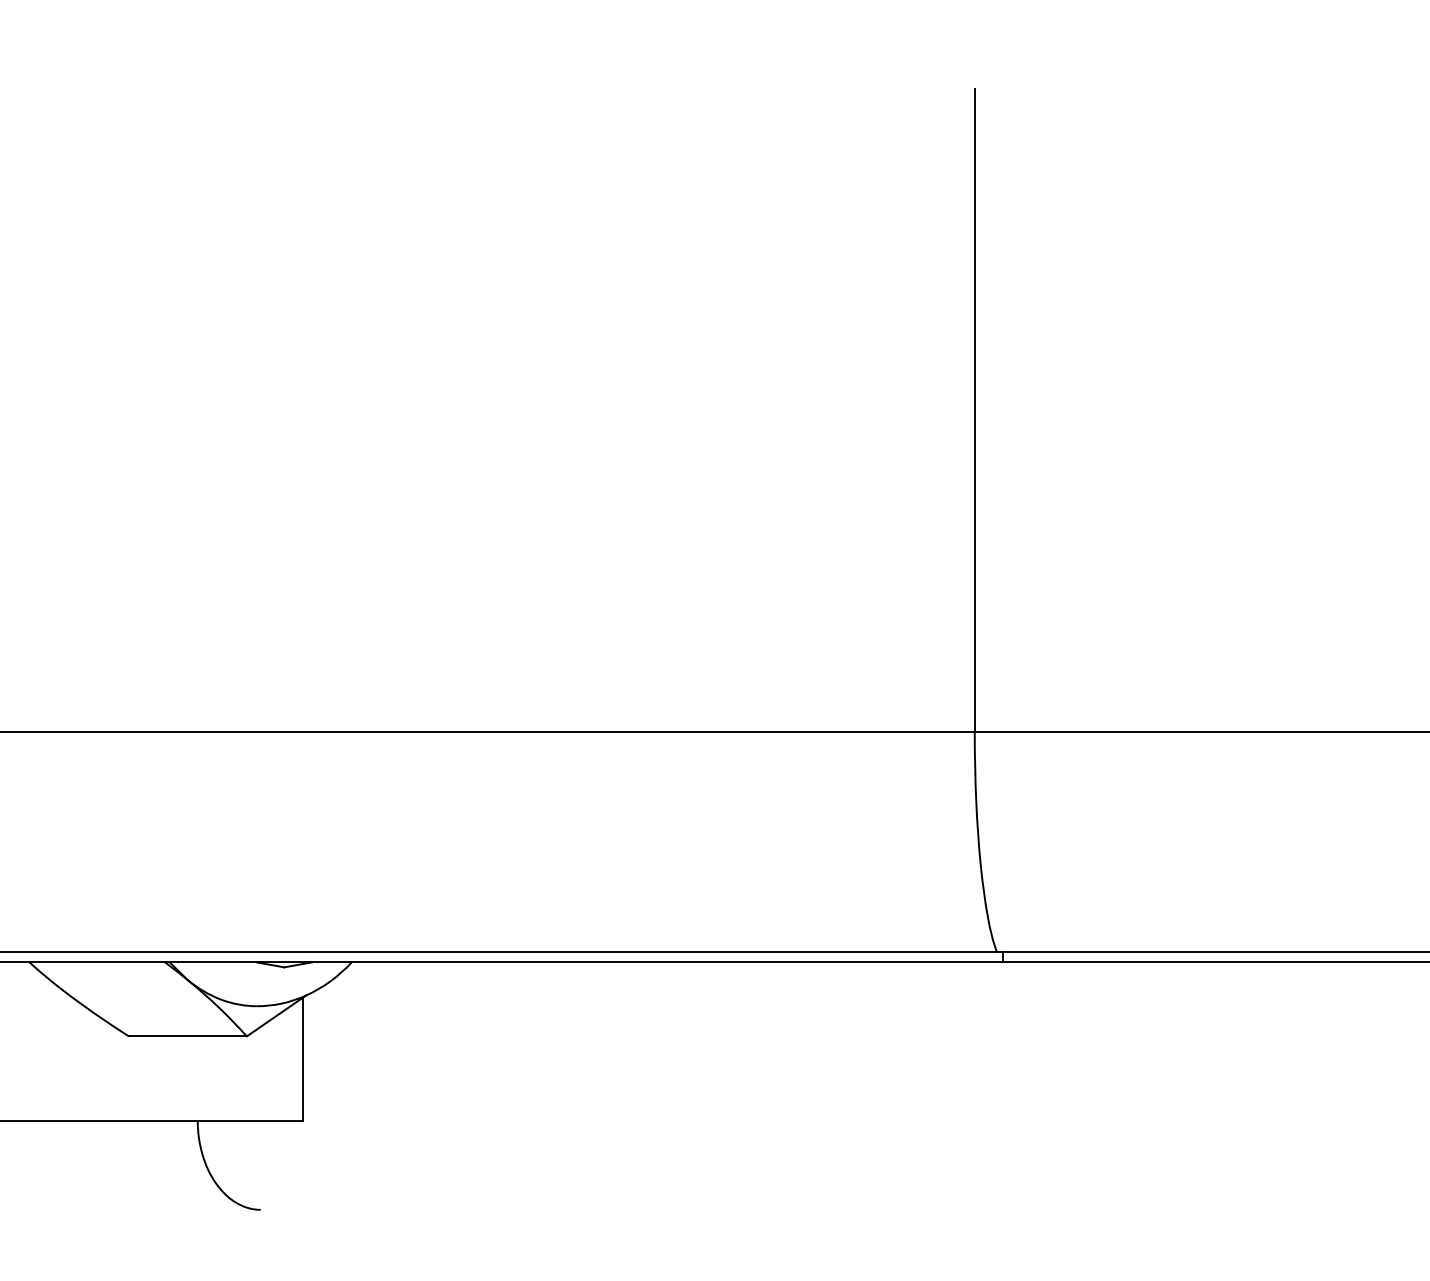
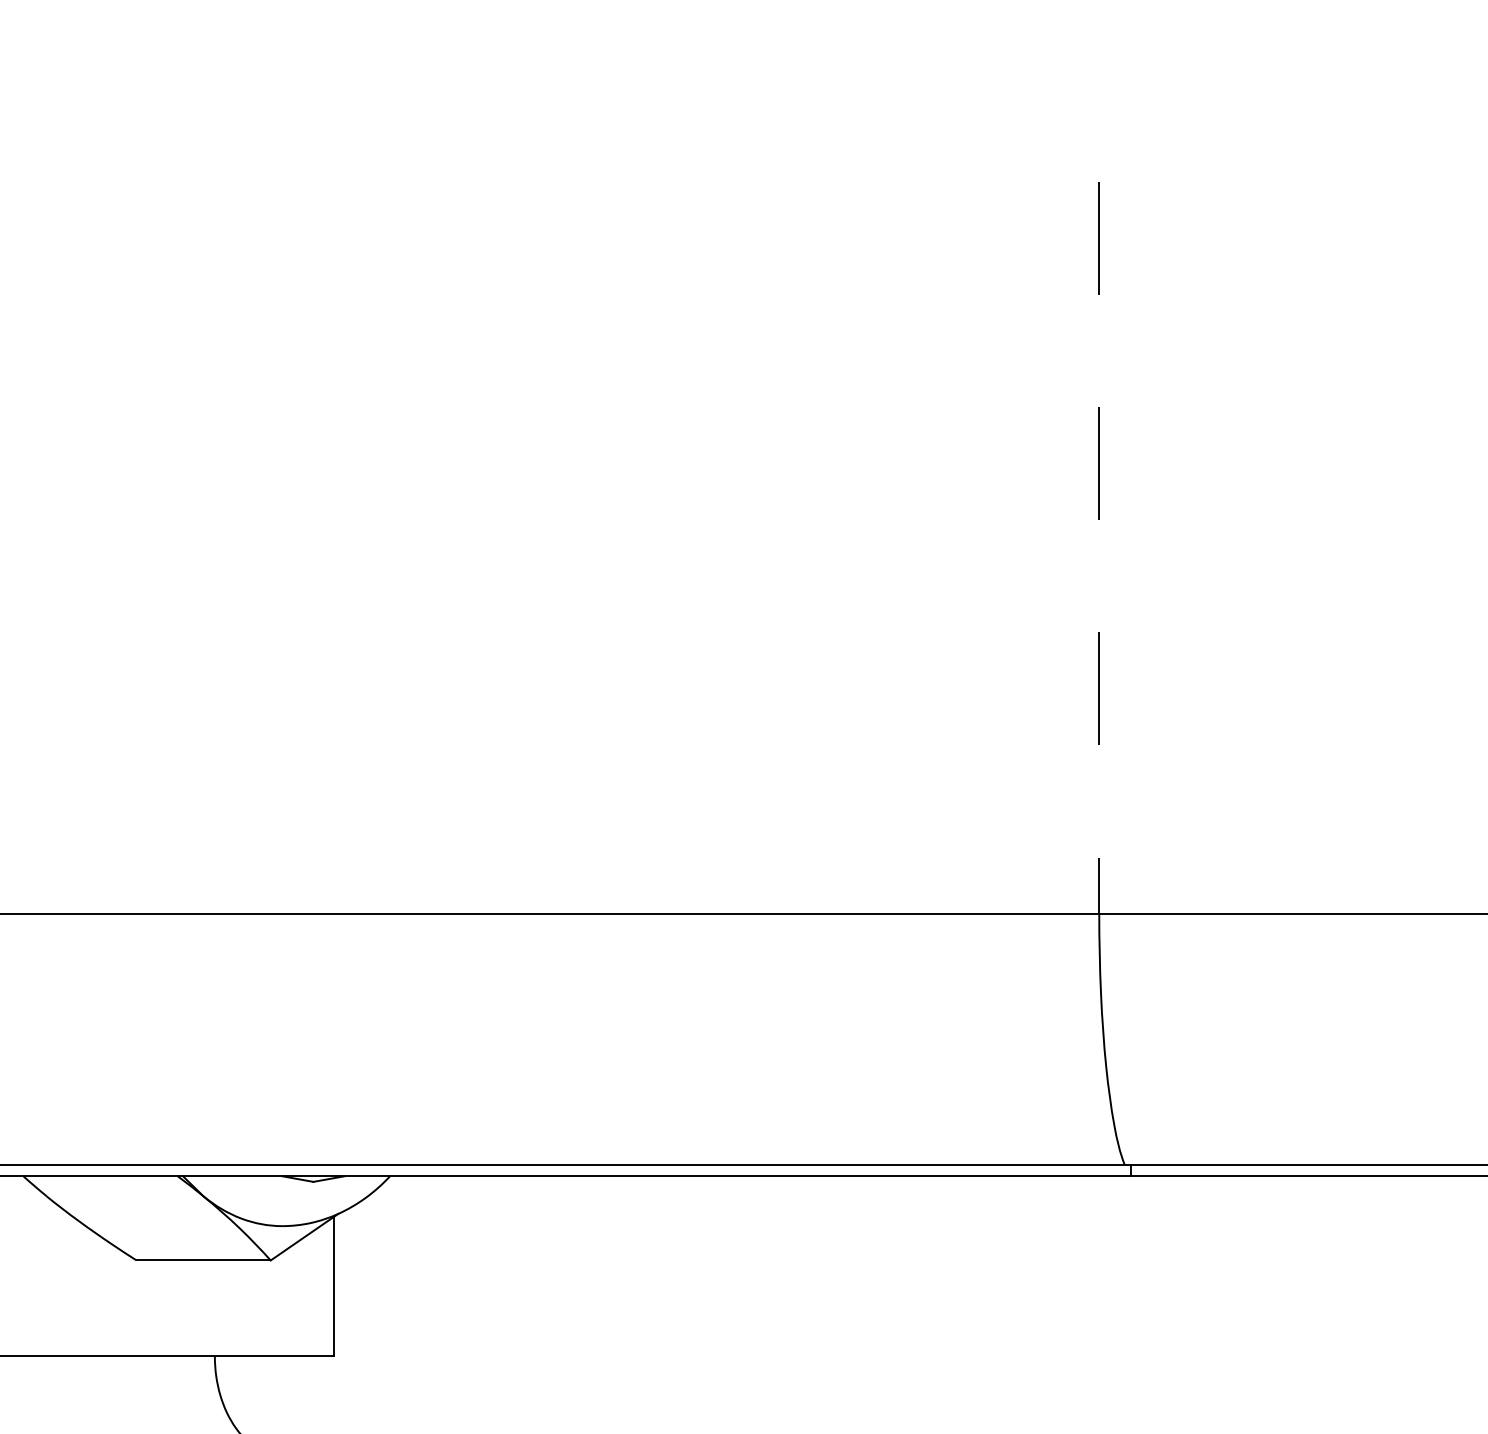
line: (974, 410) -> (1098, 548), solid -> dashed

